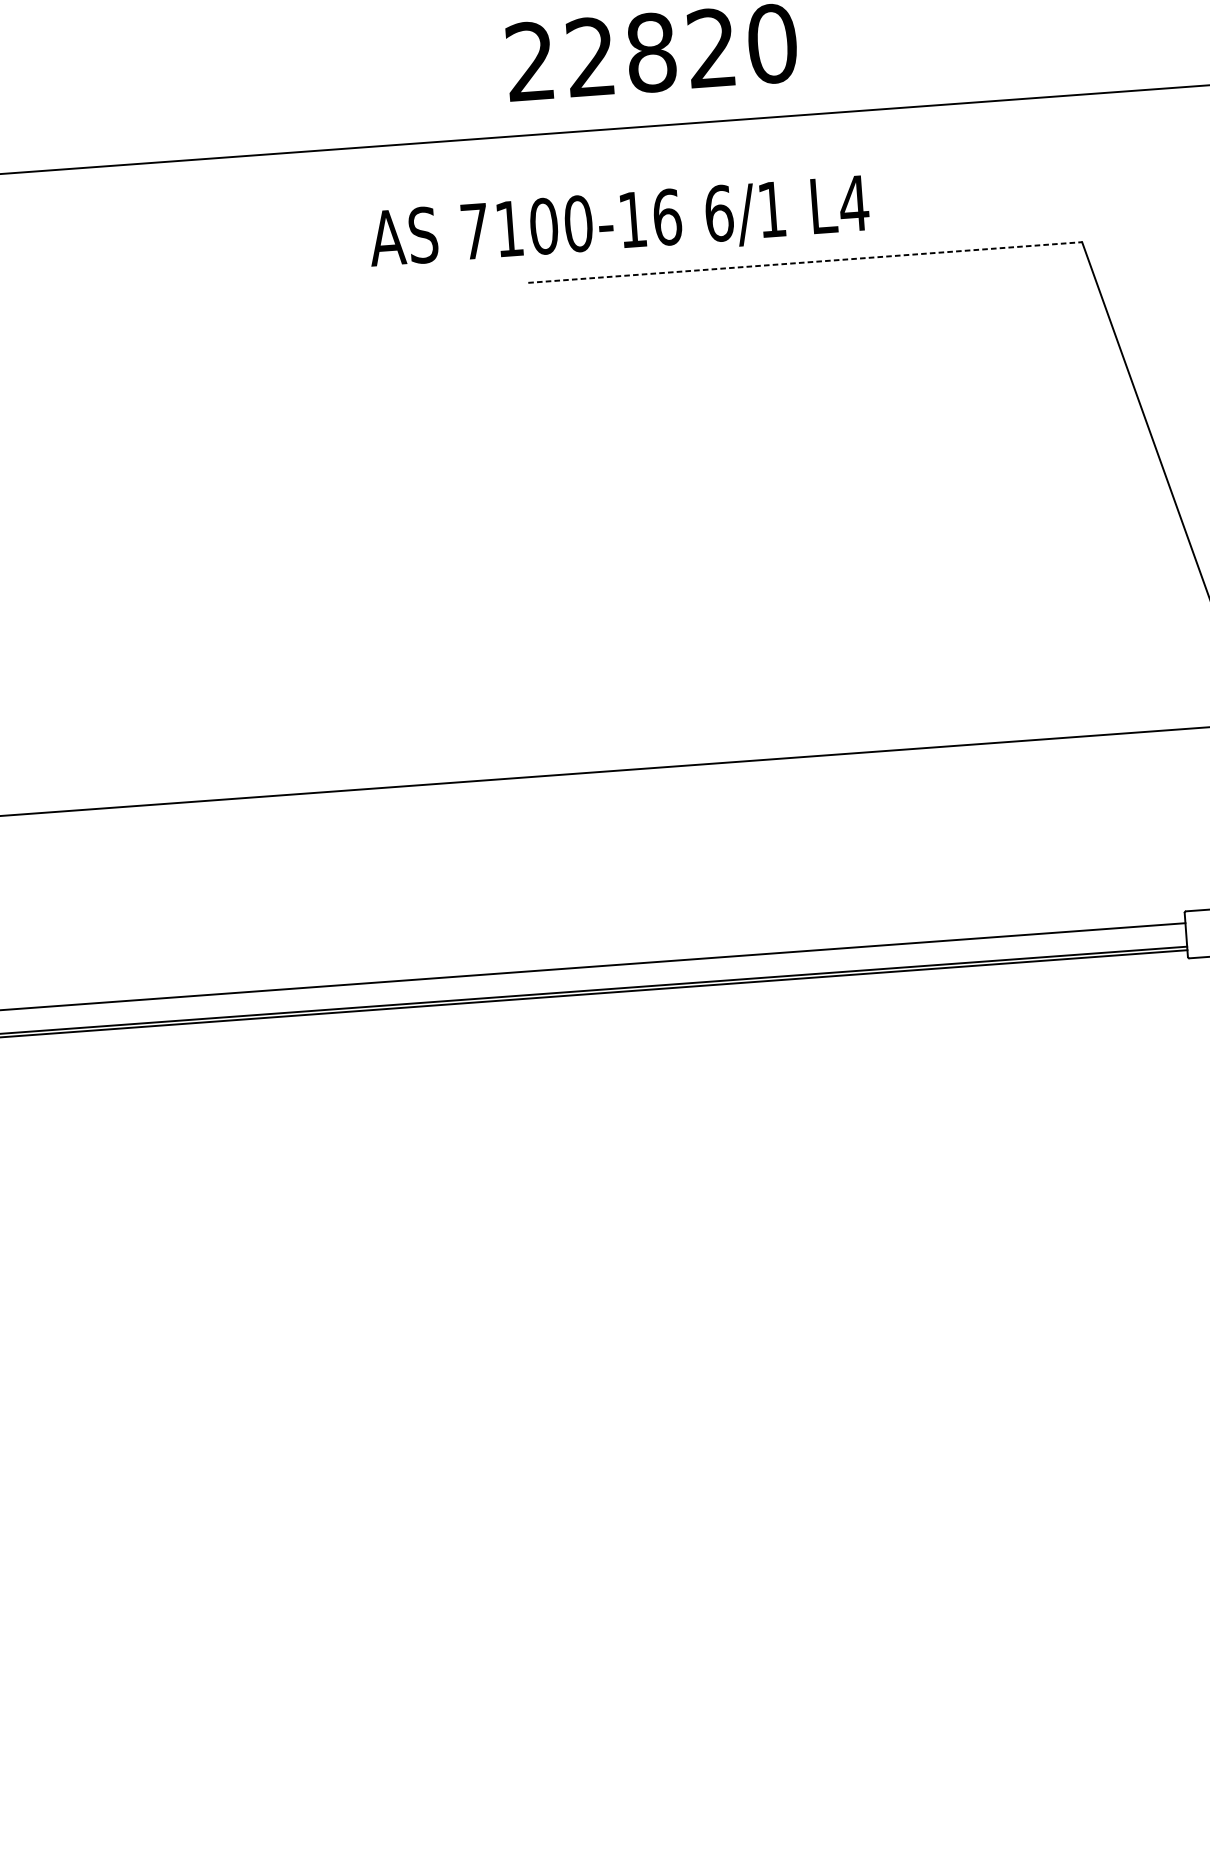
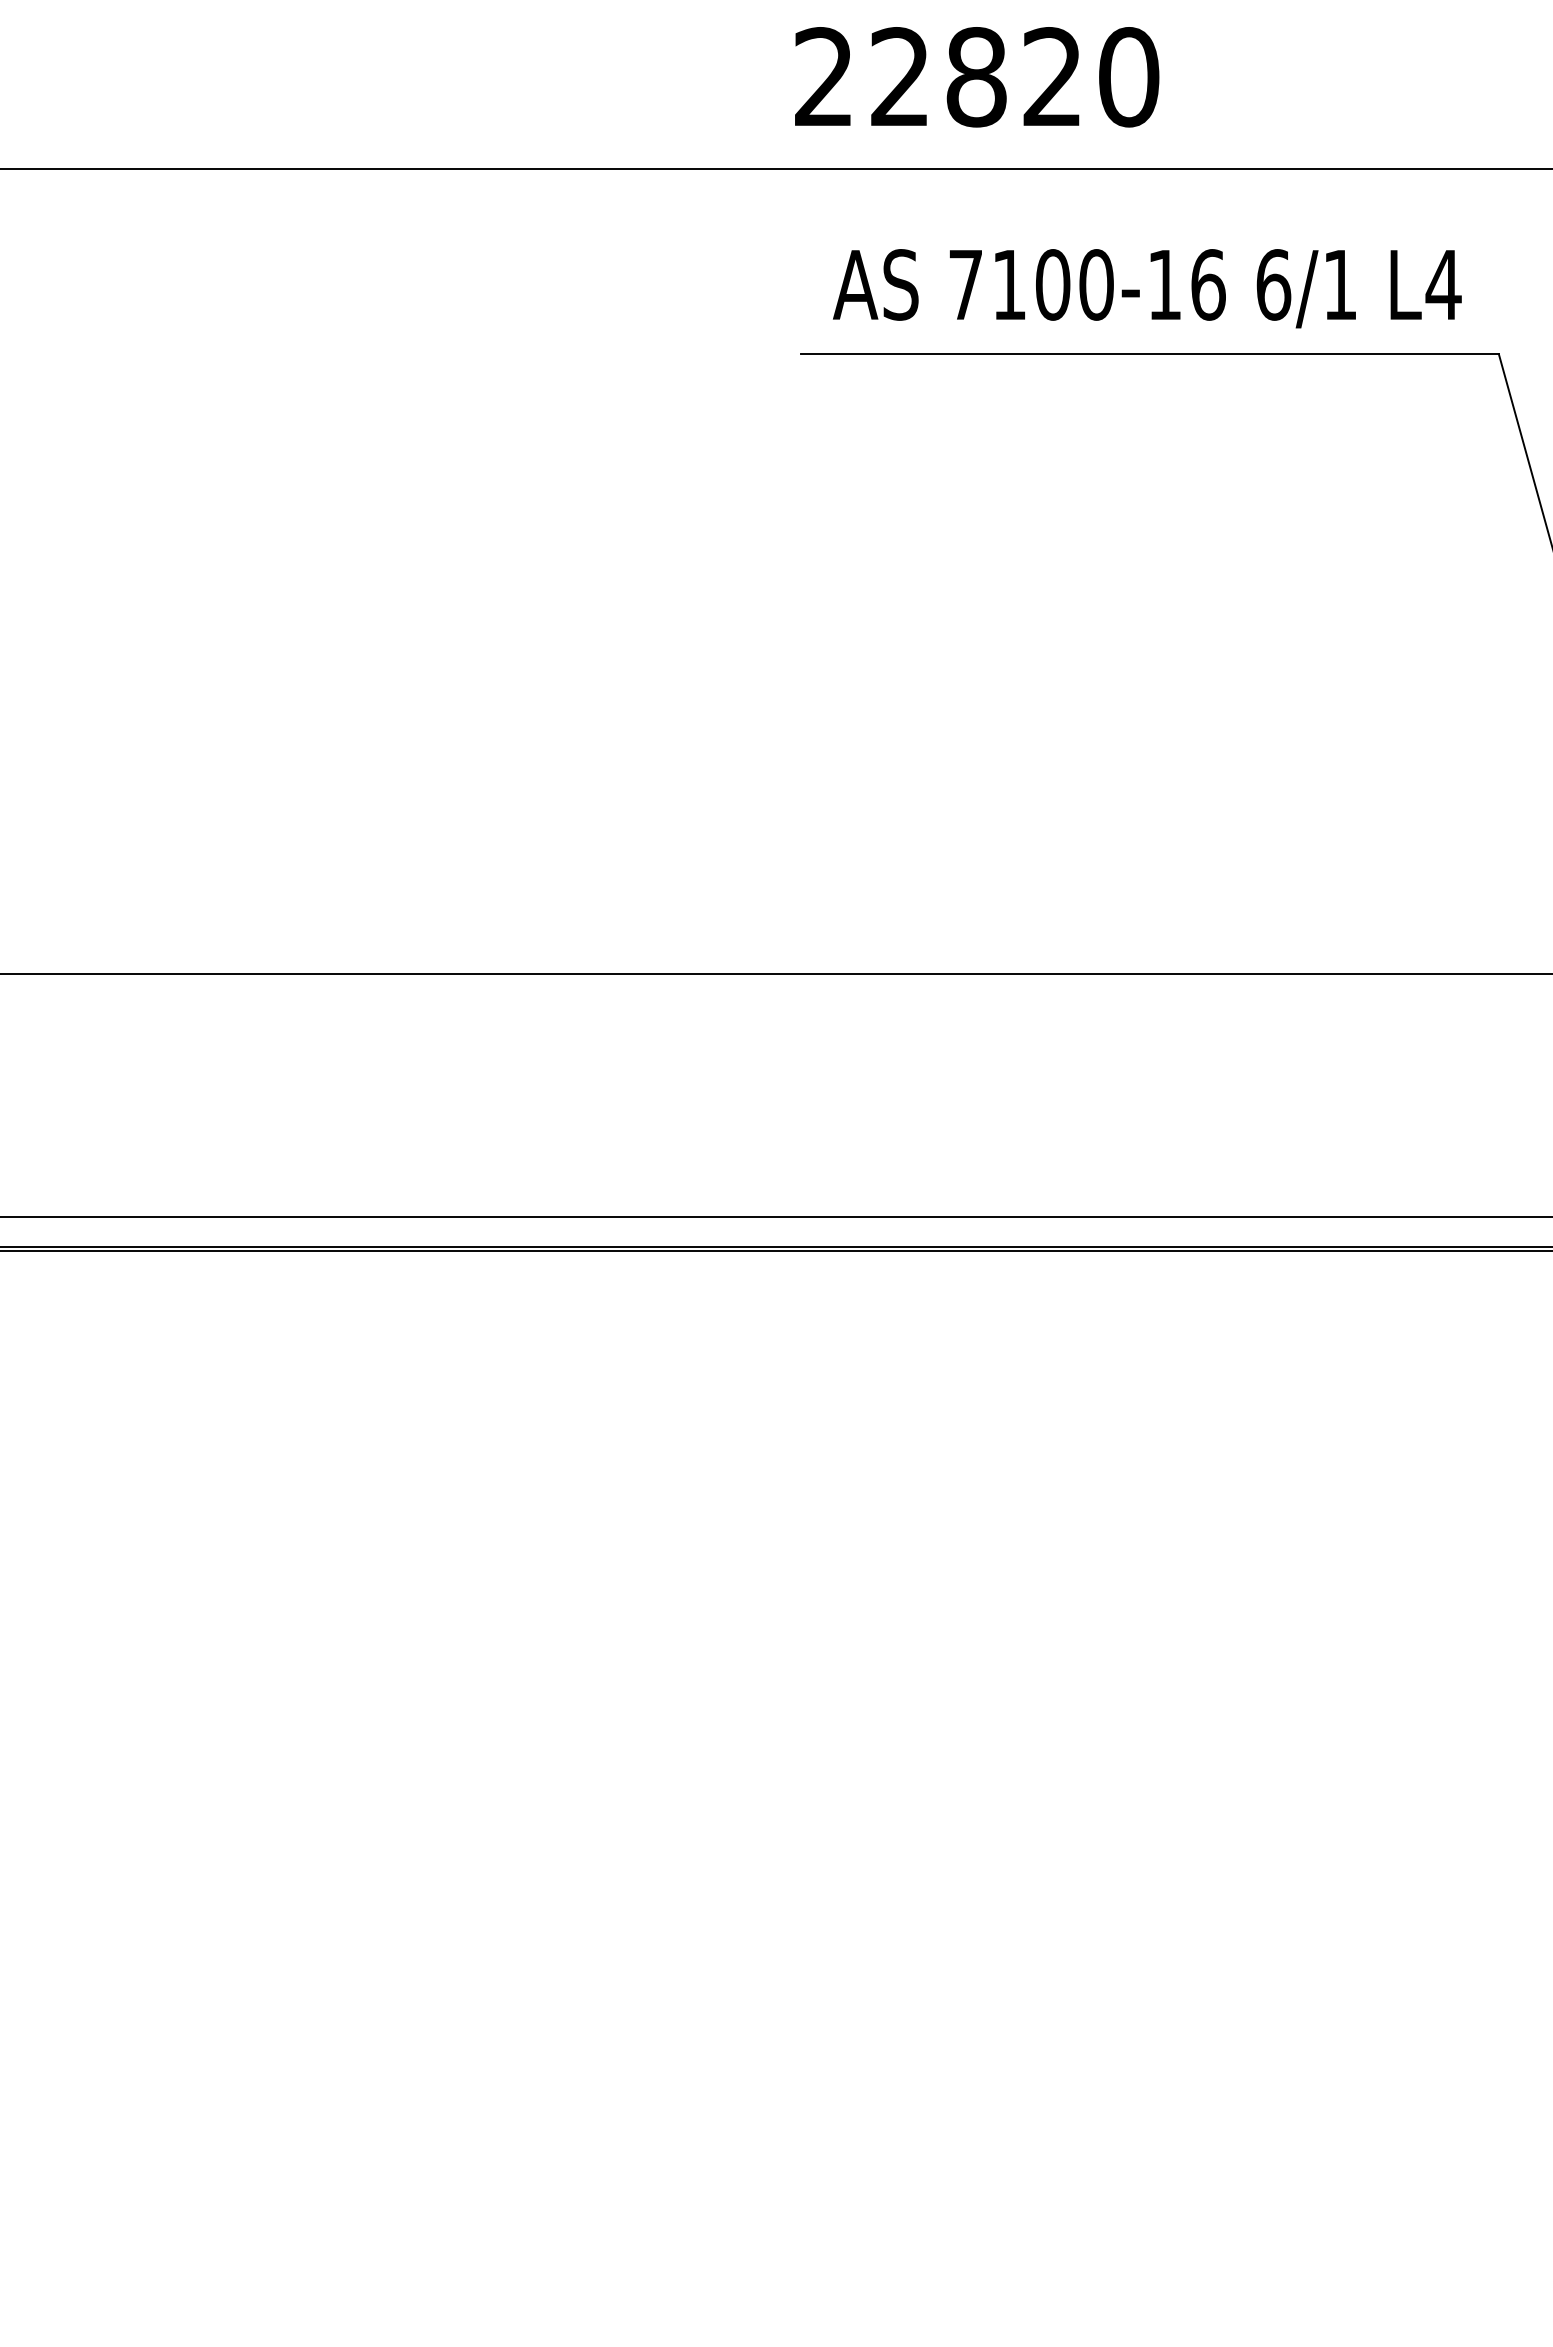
text: (619, 223) -> (1147, 288), moved
line: (804, 262) -> (1149, 354), dashed -> solid

